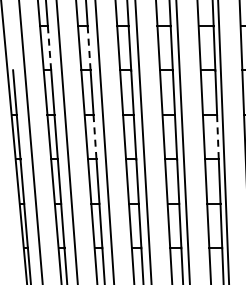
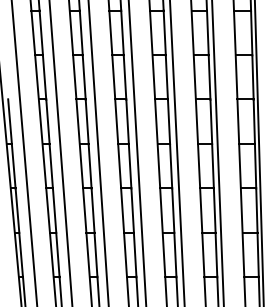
line: (49, 49) -> (44, 78), dashed -> solid
line: (89, 49) -> (84, 78), dashed -> solid
line: (95, 137) -> (90, 166), dashed -> solid
line: (218, 137) -> (213, 166), dashed -> solid

